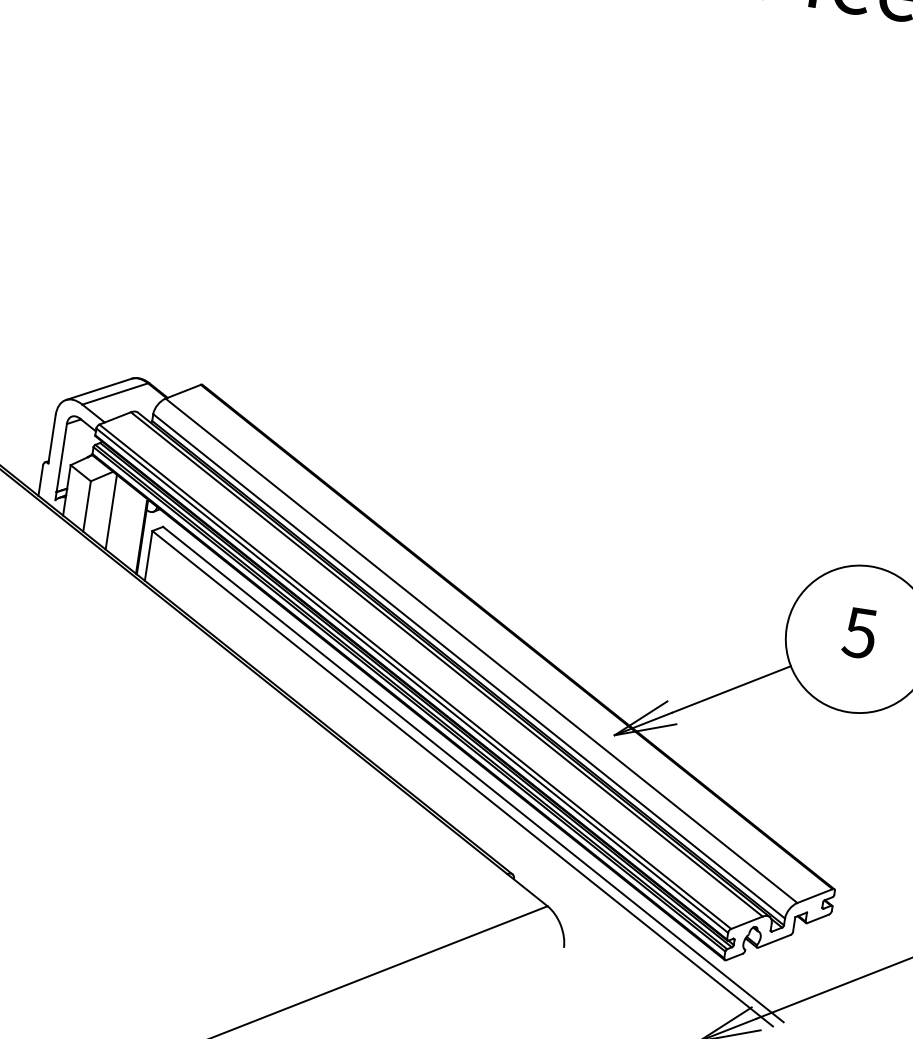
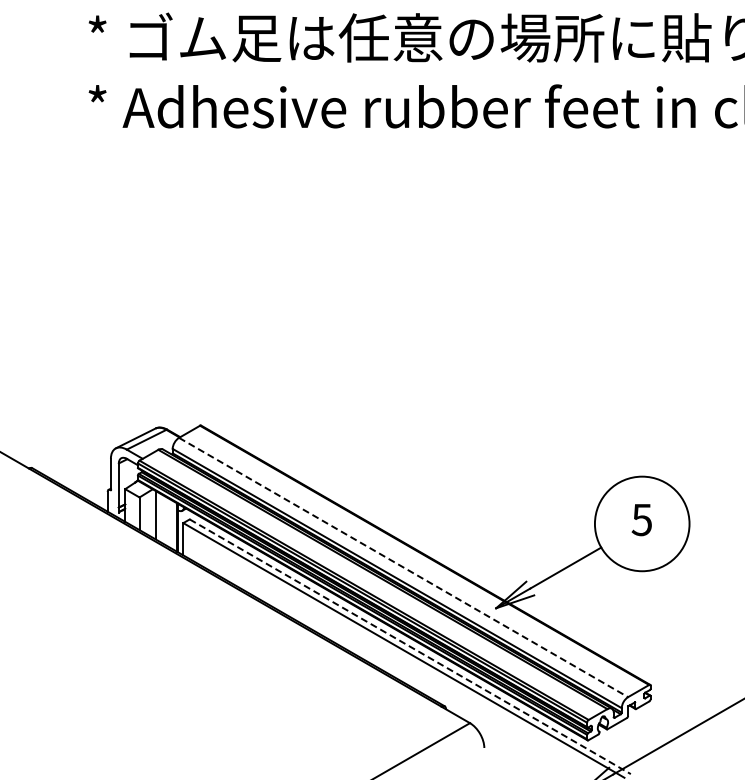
line: (482, 651) -> (404, 567), solid -> dashed
line: (473, 774) -> (410, 646), solid -> dashed

